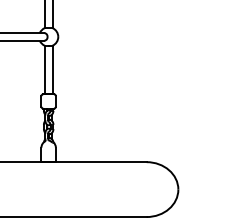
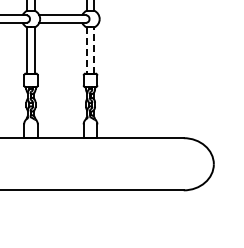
line: (52, 69) -> (94, 50), solid -> dashed
line: (44, 70) -> (86, 51), solid -> dashed

